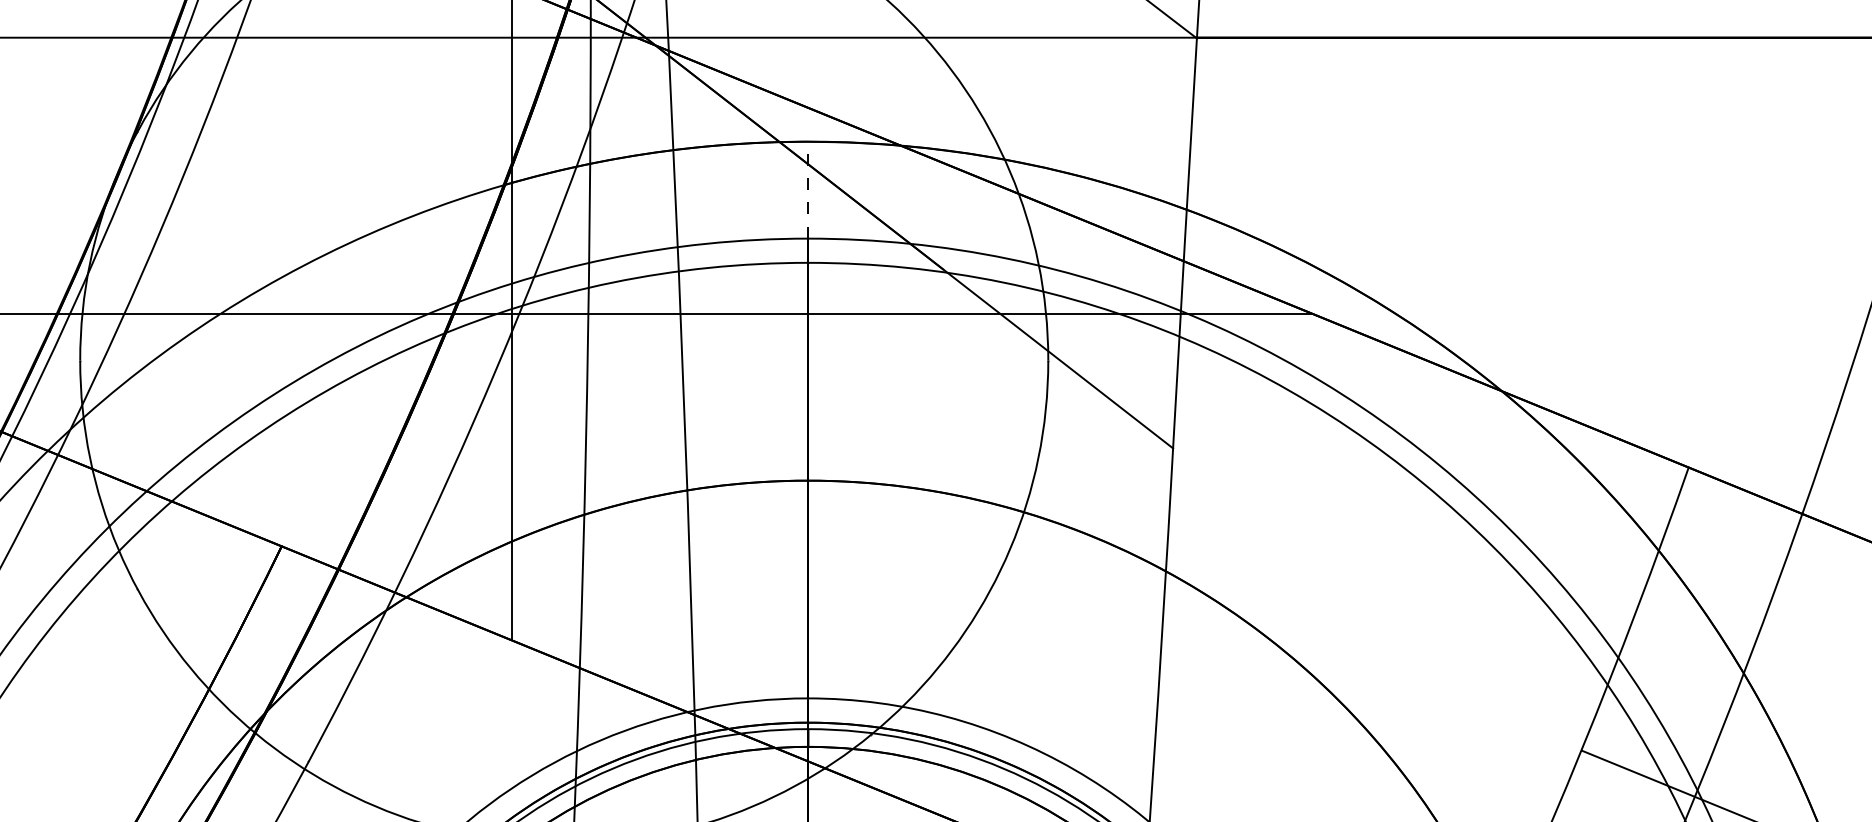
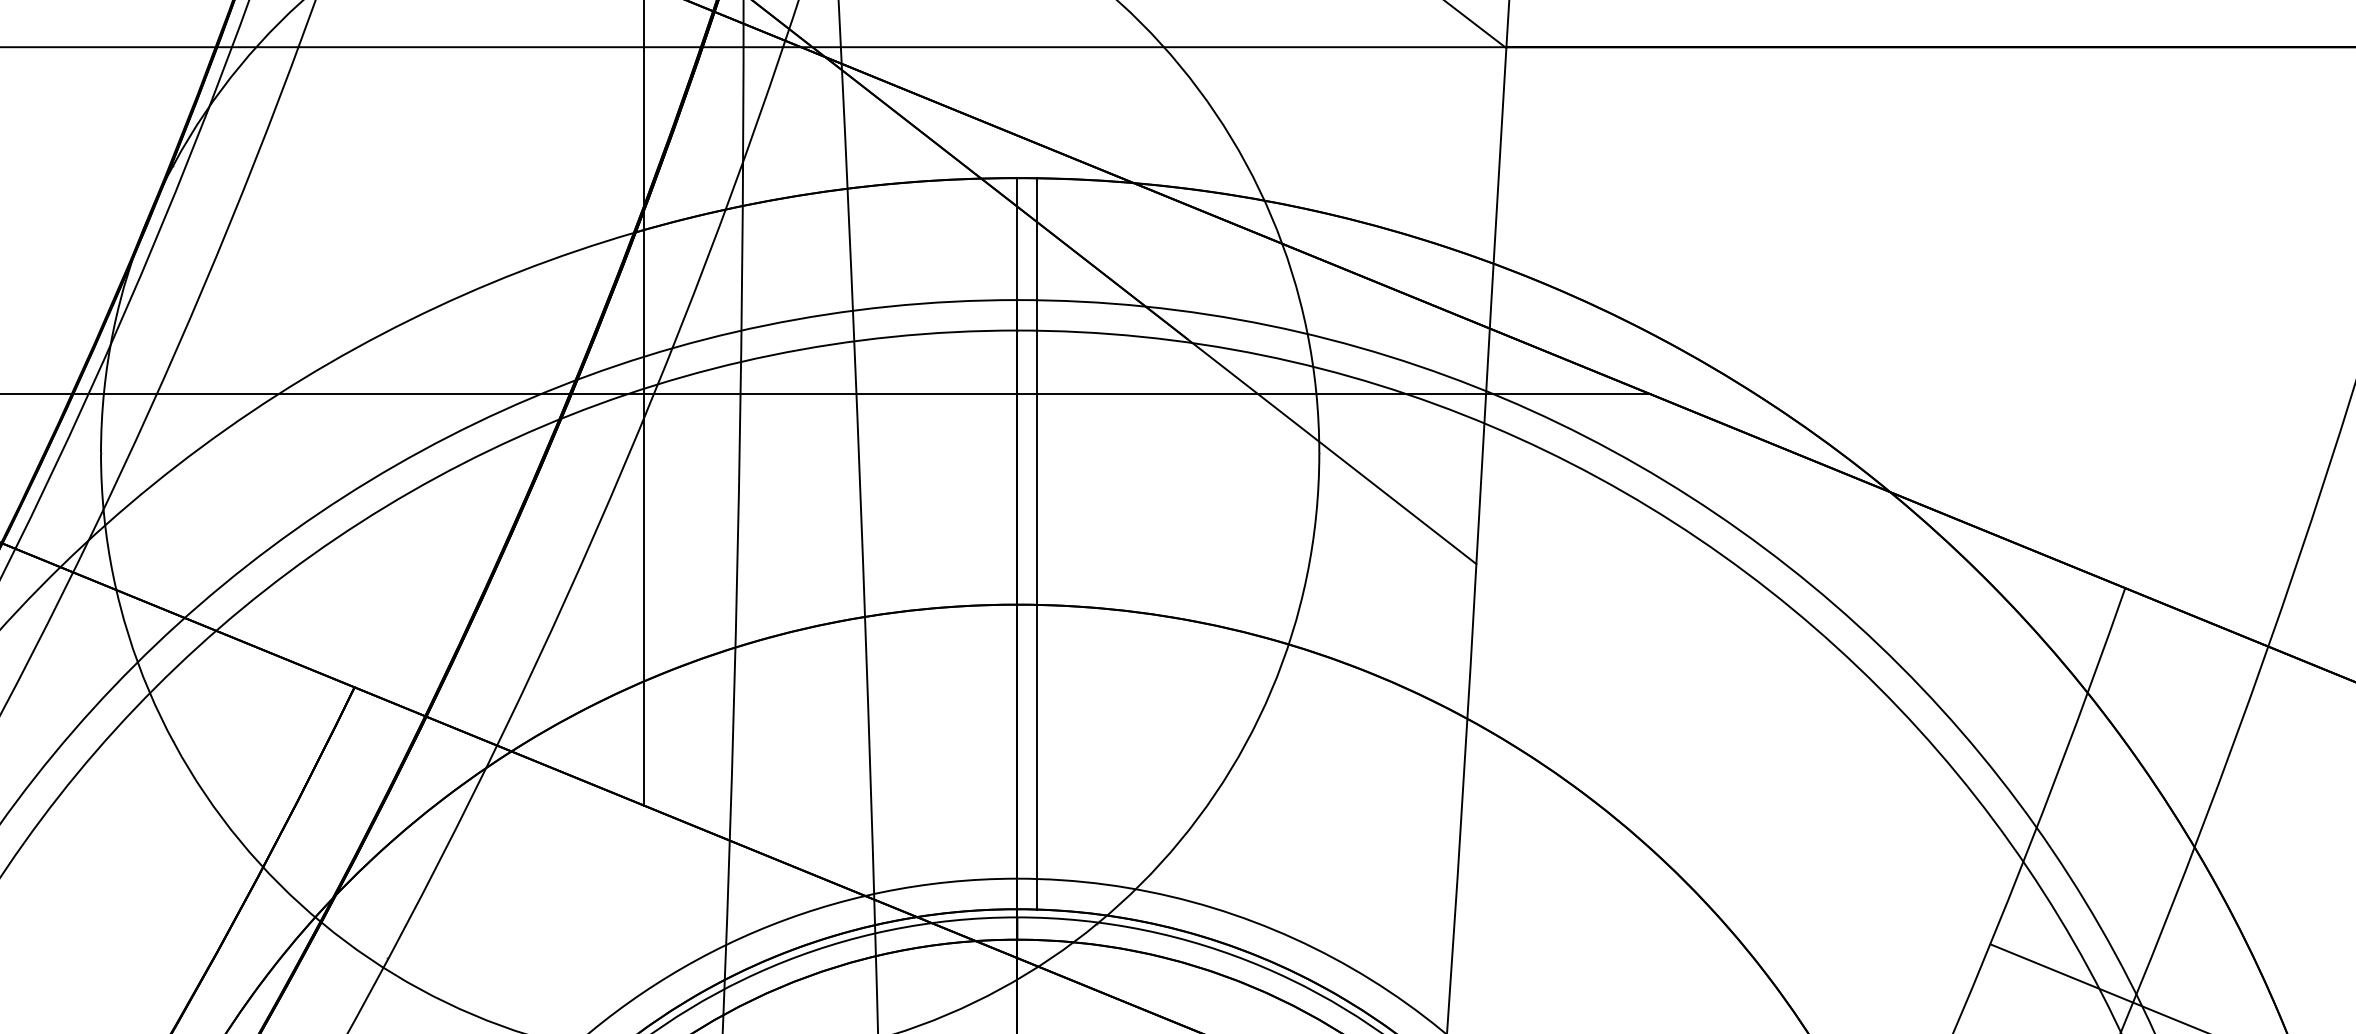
line: (808, 190) -> (1017, 239), dashed -> solid
line: (823, 432) -> (1036, 543), added

